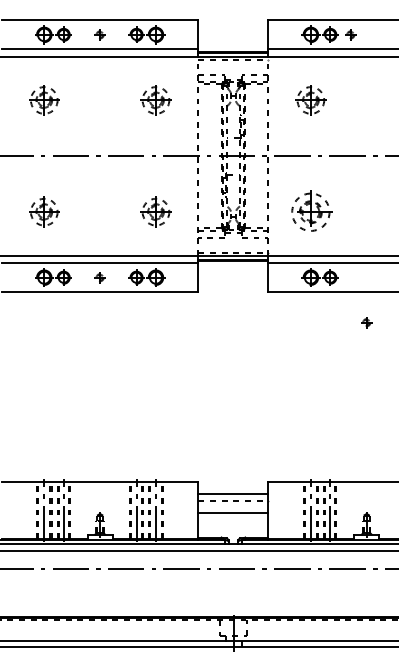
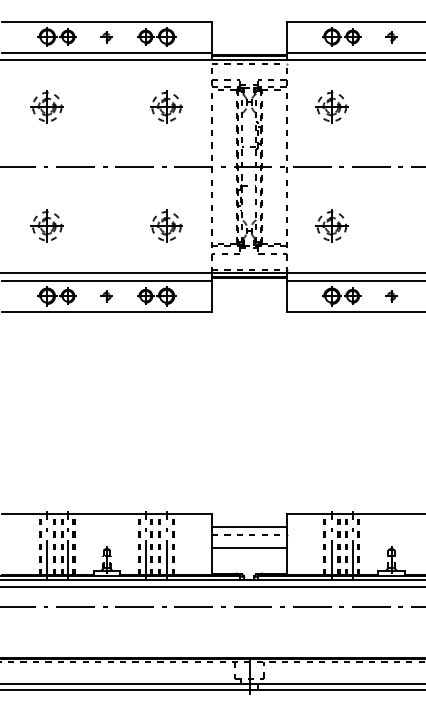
part: (350, 35) -> (391, 37), moved
part: (310, 211) -> (331, 225), size x0.71
part: (366, 322) -> (391, 296), moved

